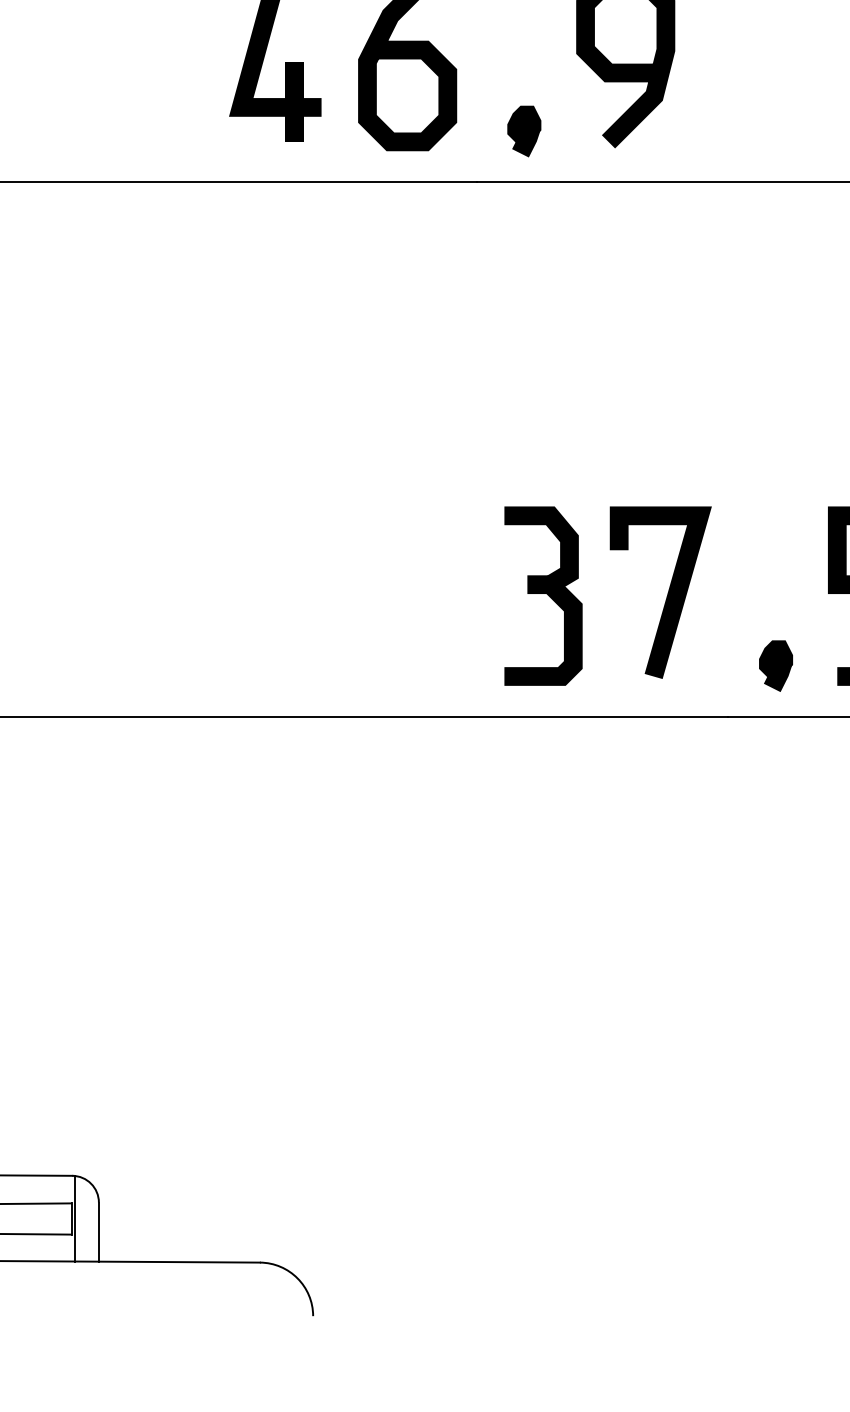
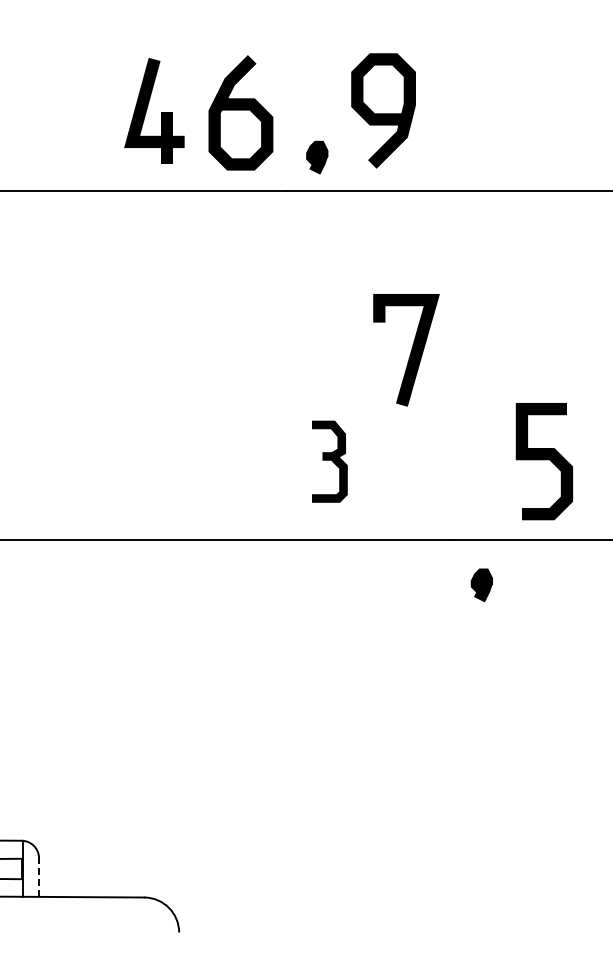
line: (666, 594) -> (410, 351), moved
part: (543, 595) -> (329, 461), size x0.7
part: (775, 666) -> (481, 585), moved
line: (99, 1232) -> (39, 877), solid -> dashed

